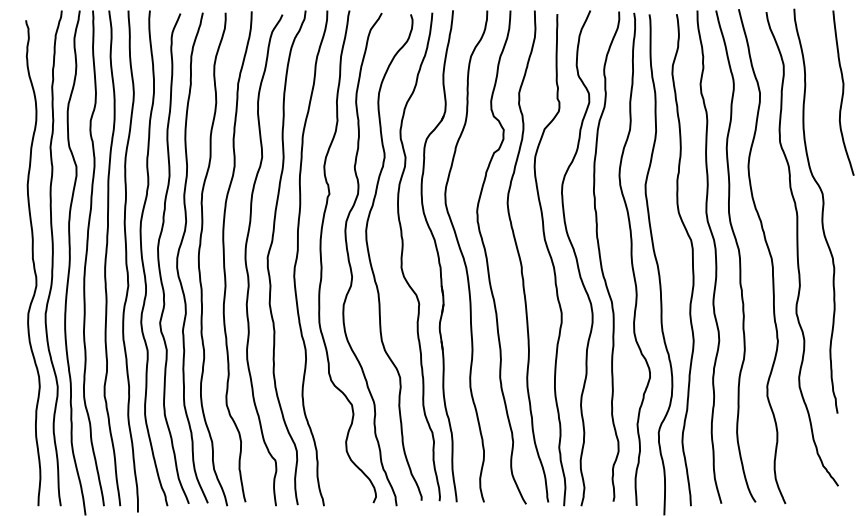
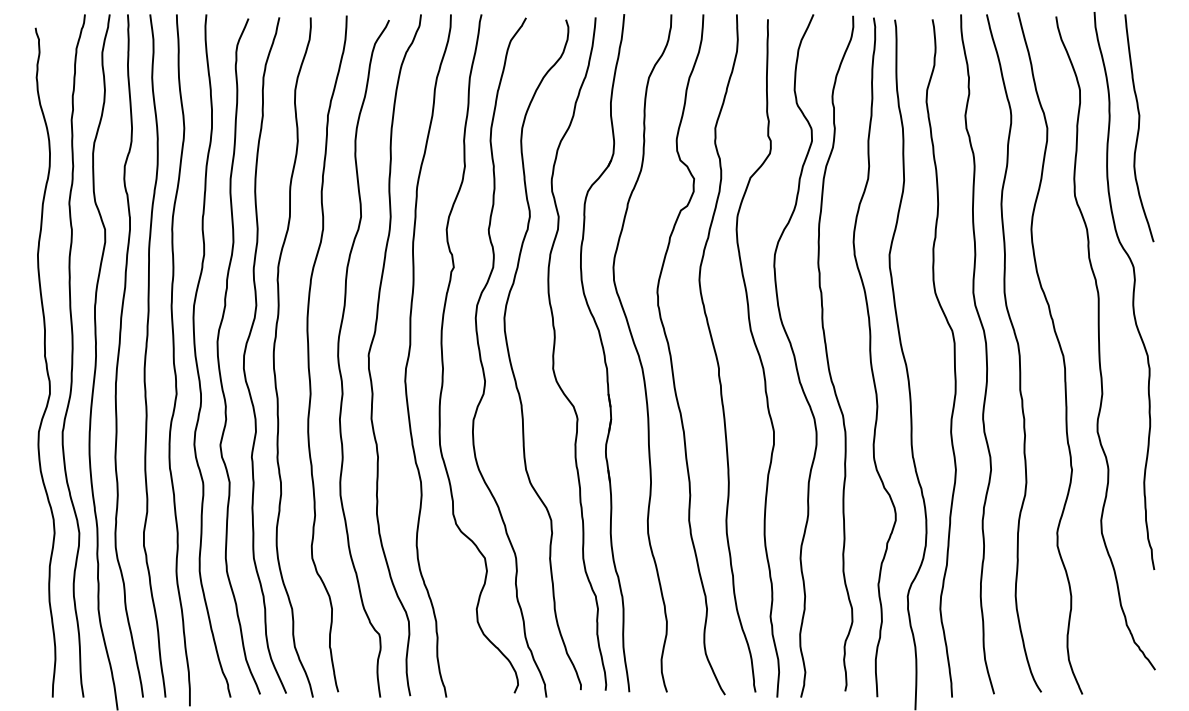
curve: (843, 93) -> (1139, 128), moved

